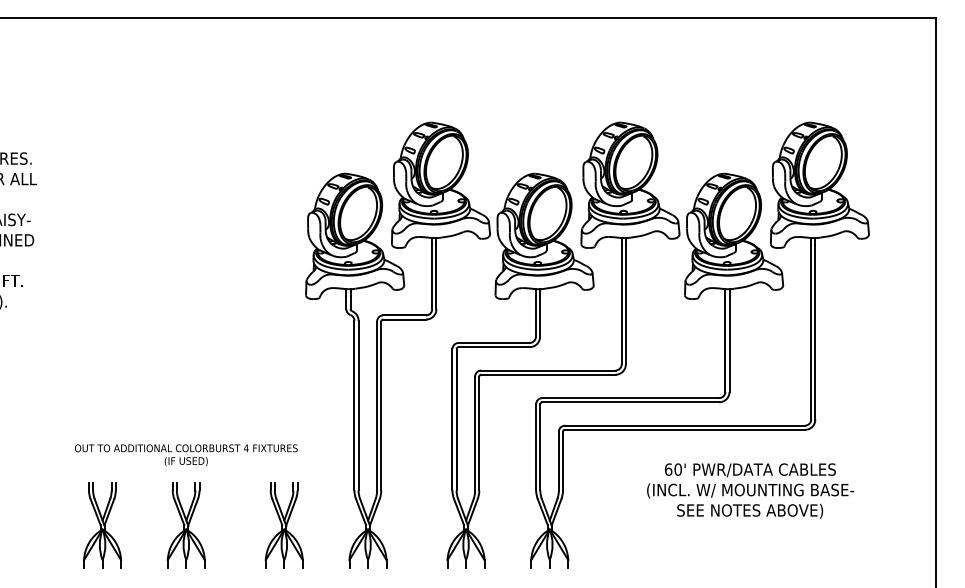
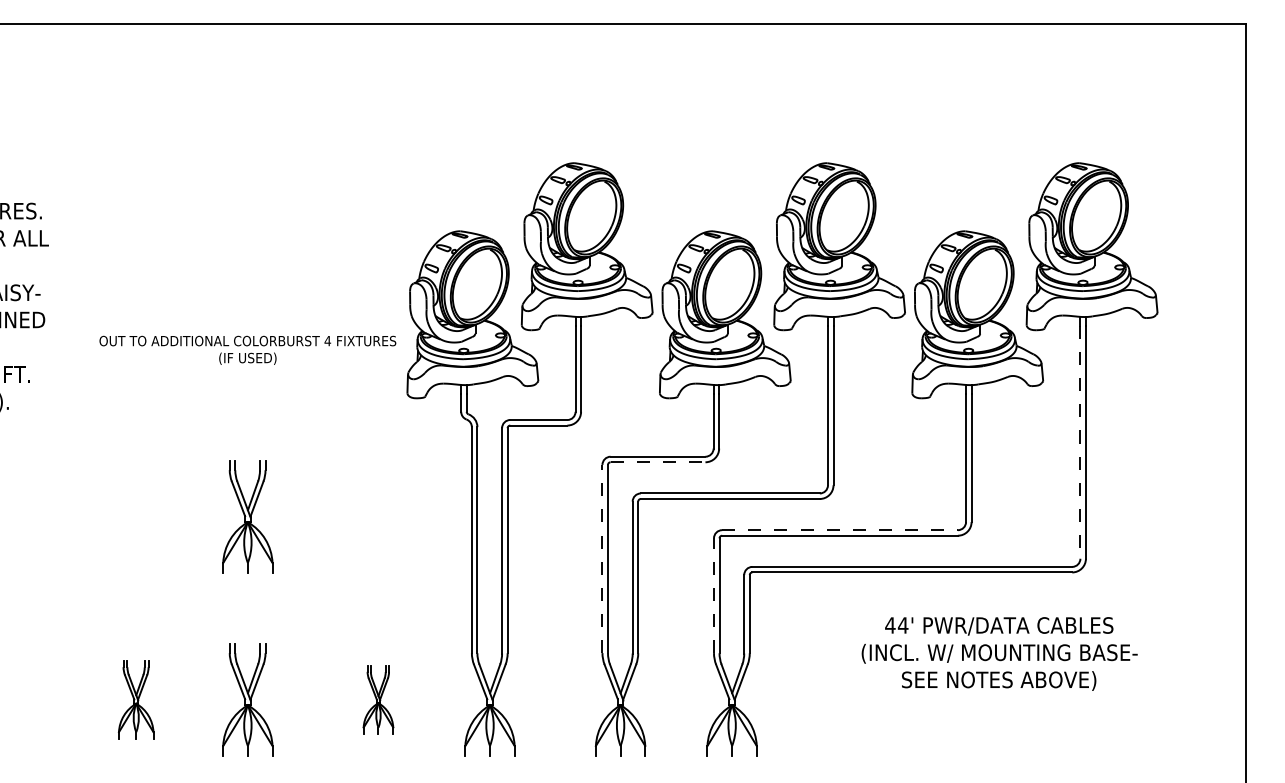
line: (811, 332) -> (1080, 442), solid -> dashed
line: (494, 347) -> (658, 462), solid -> dashed
part: (186, 387) -> (247, 516), added
line: (631, 398) -> (840, 530), solid -> dashed
line: (452, 419) -> (602, 558), solid -> dashed
line: (536, 447) -> (714, 595), solid -> dashed
text: (186, 454) -> (247, 349), moved
text: (673, 469) -> (896, 625), 60' -> 44'
part: (101, 525) -> (135, 699), size x0.7
part: (284, 525) -> (378, 699), size x0.6

